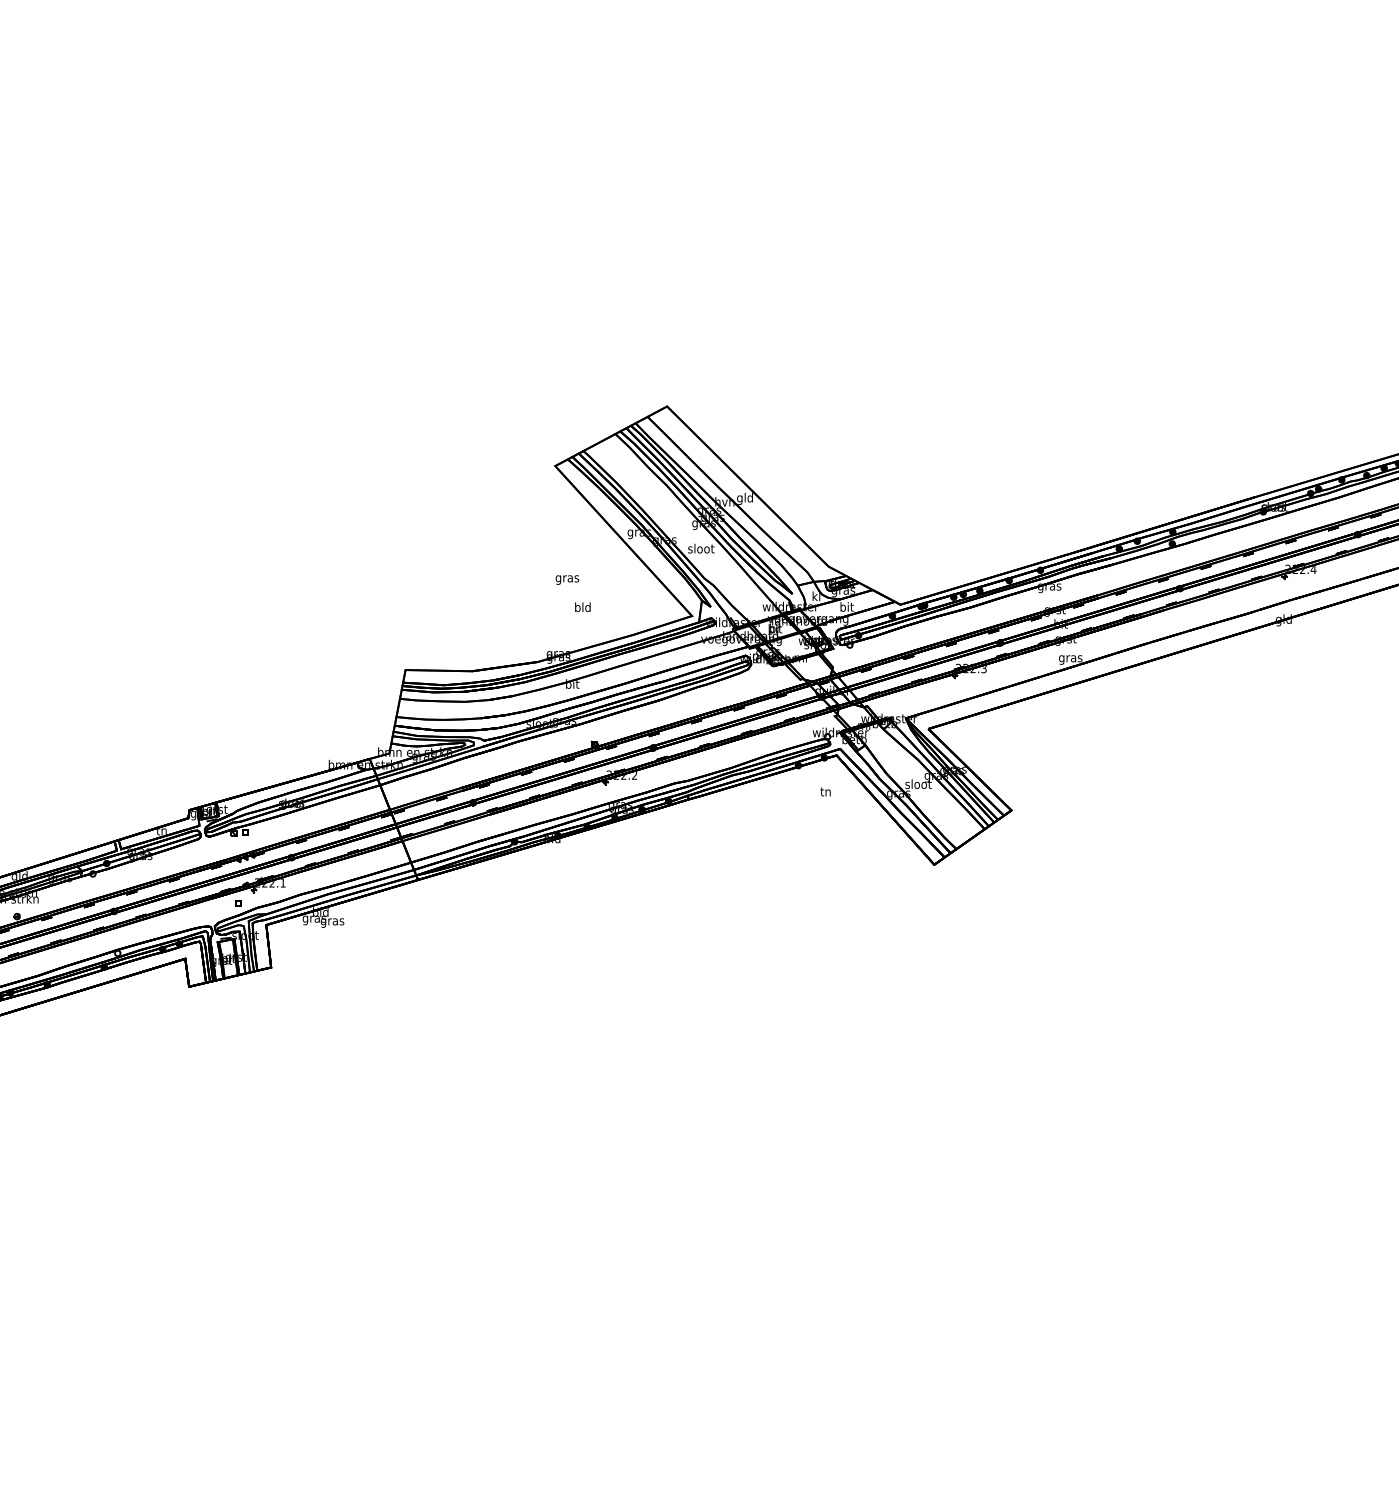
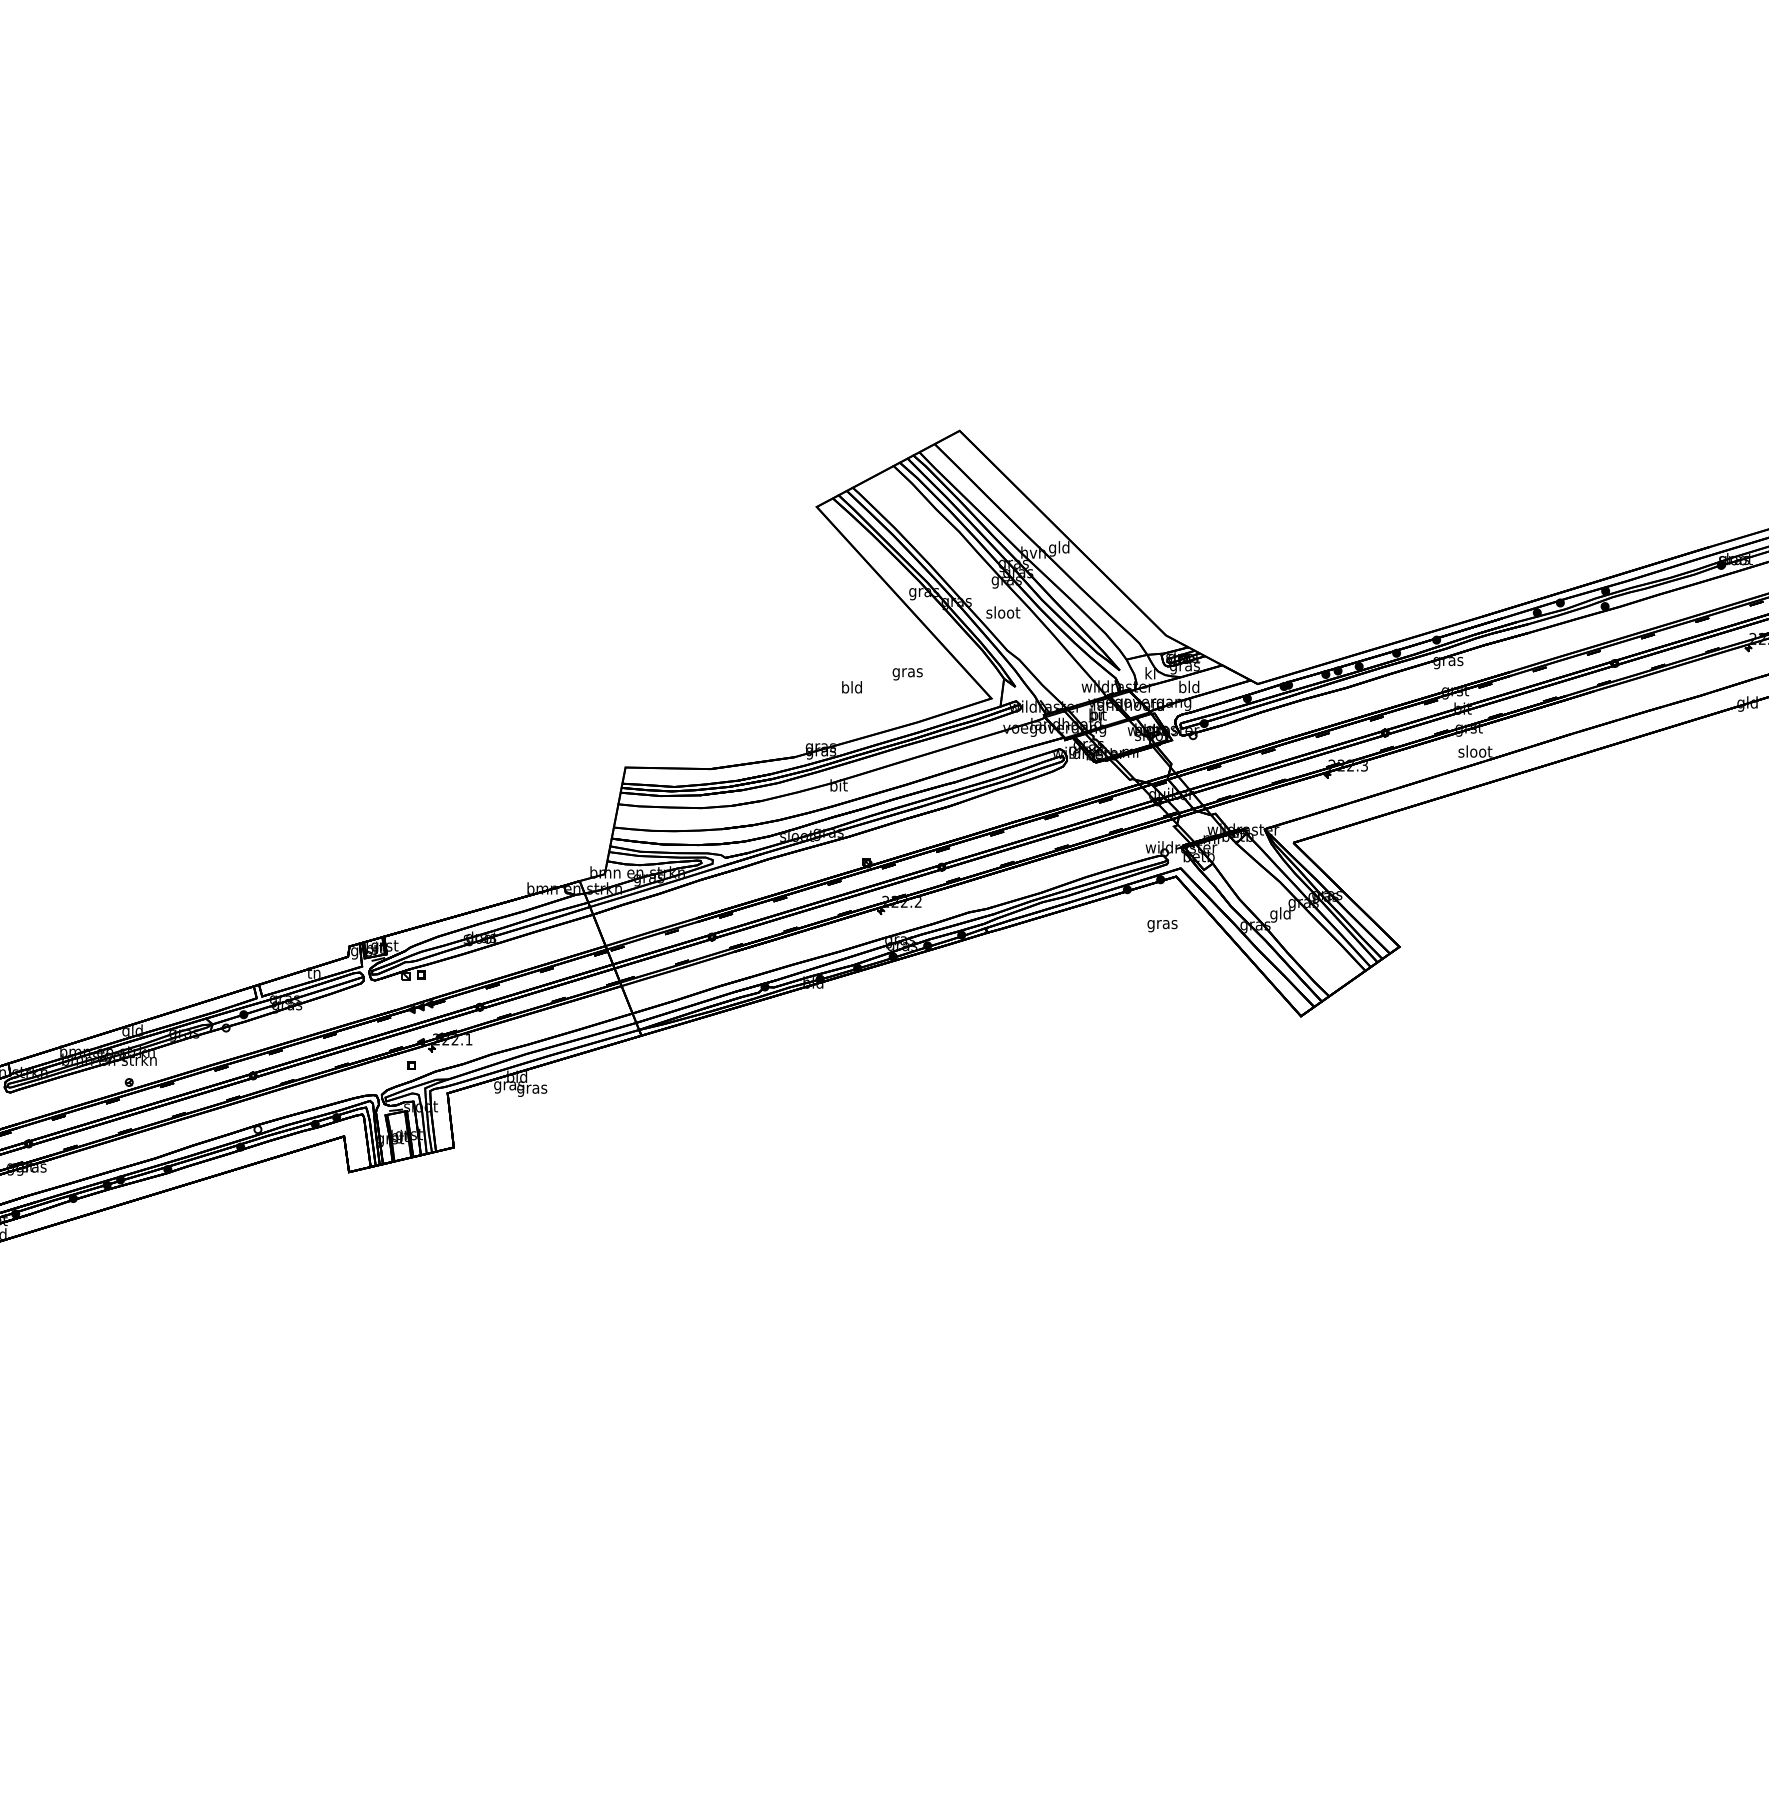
text: (567, 579) -> (907, 673), moved
text: (846, 606) -> (1188, 686), bit -> bld
text: (1070, 658) -> (1474, 752), gras -> sloot
text: (918, 785) -> (1280, 915), sloot -> gld
text: (825, 792) -> (1161, 923), tn -> gras

